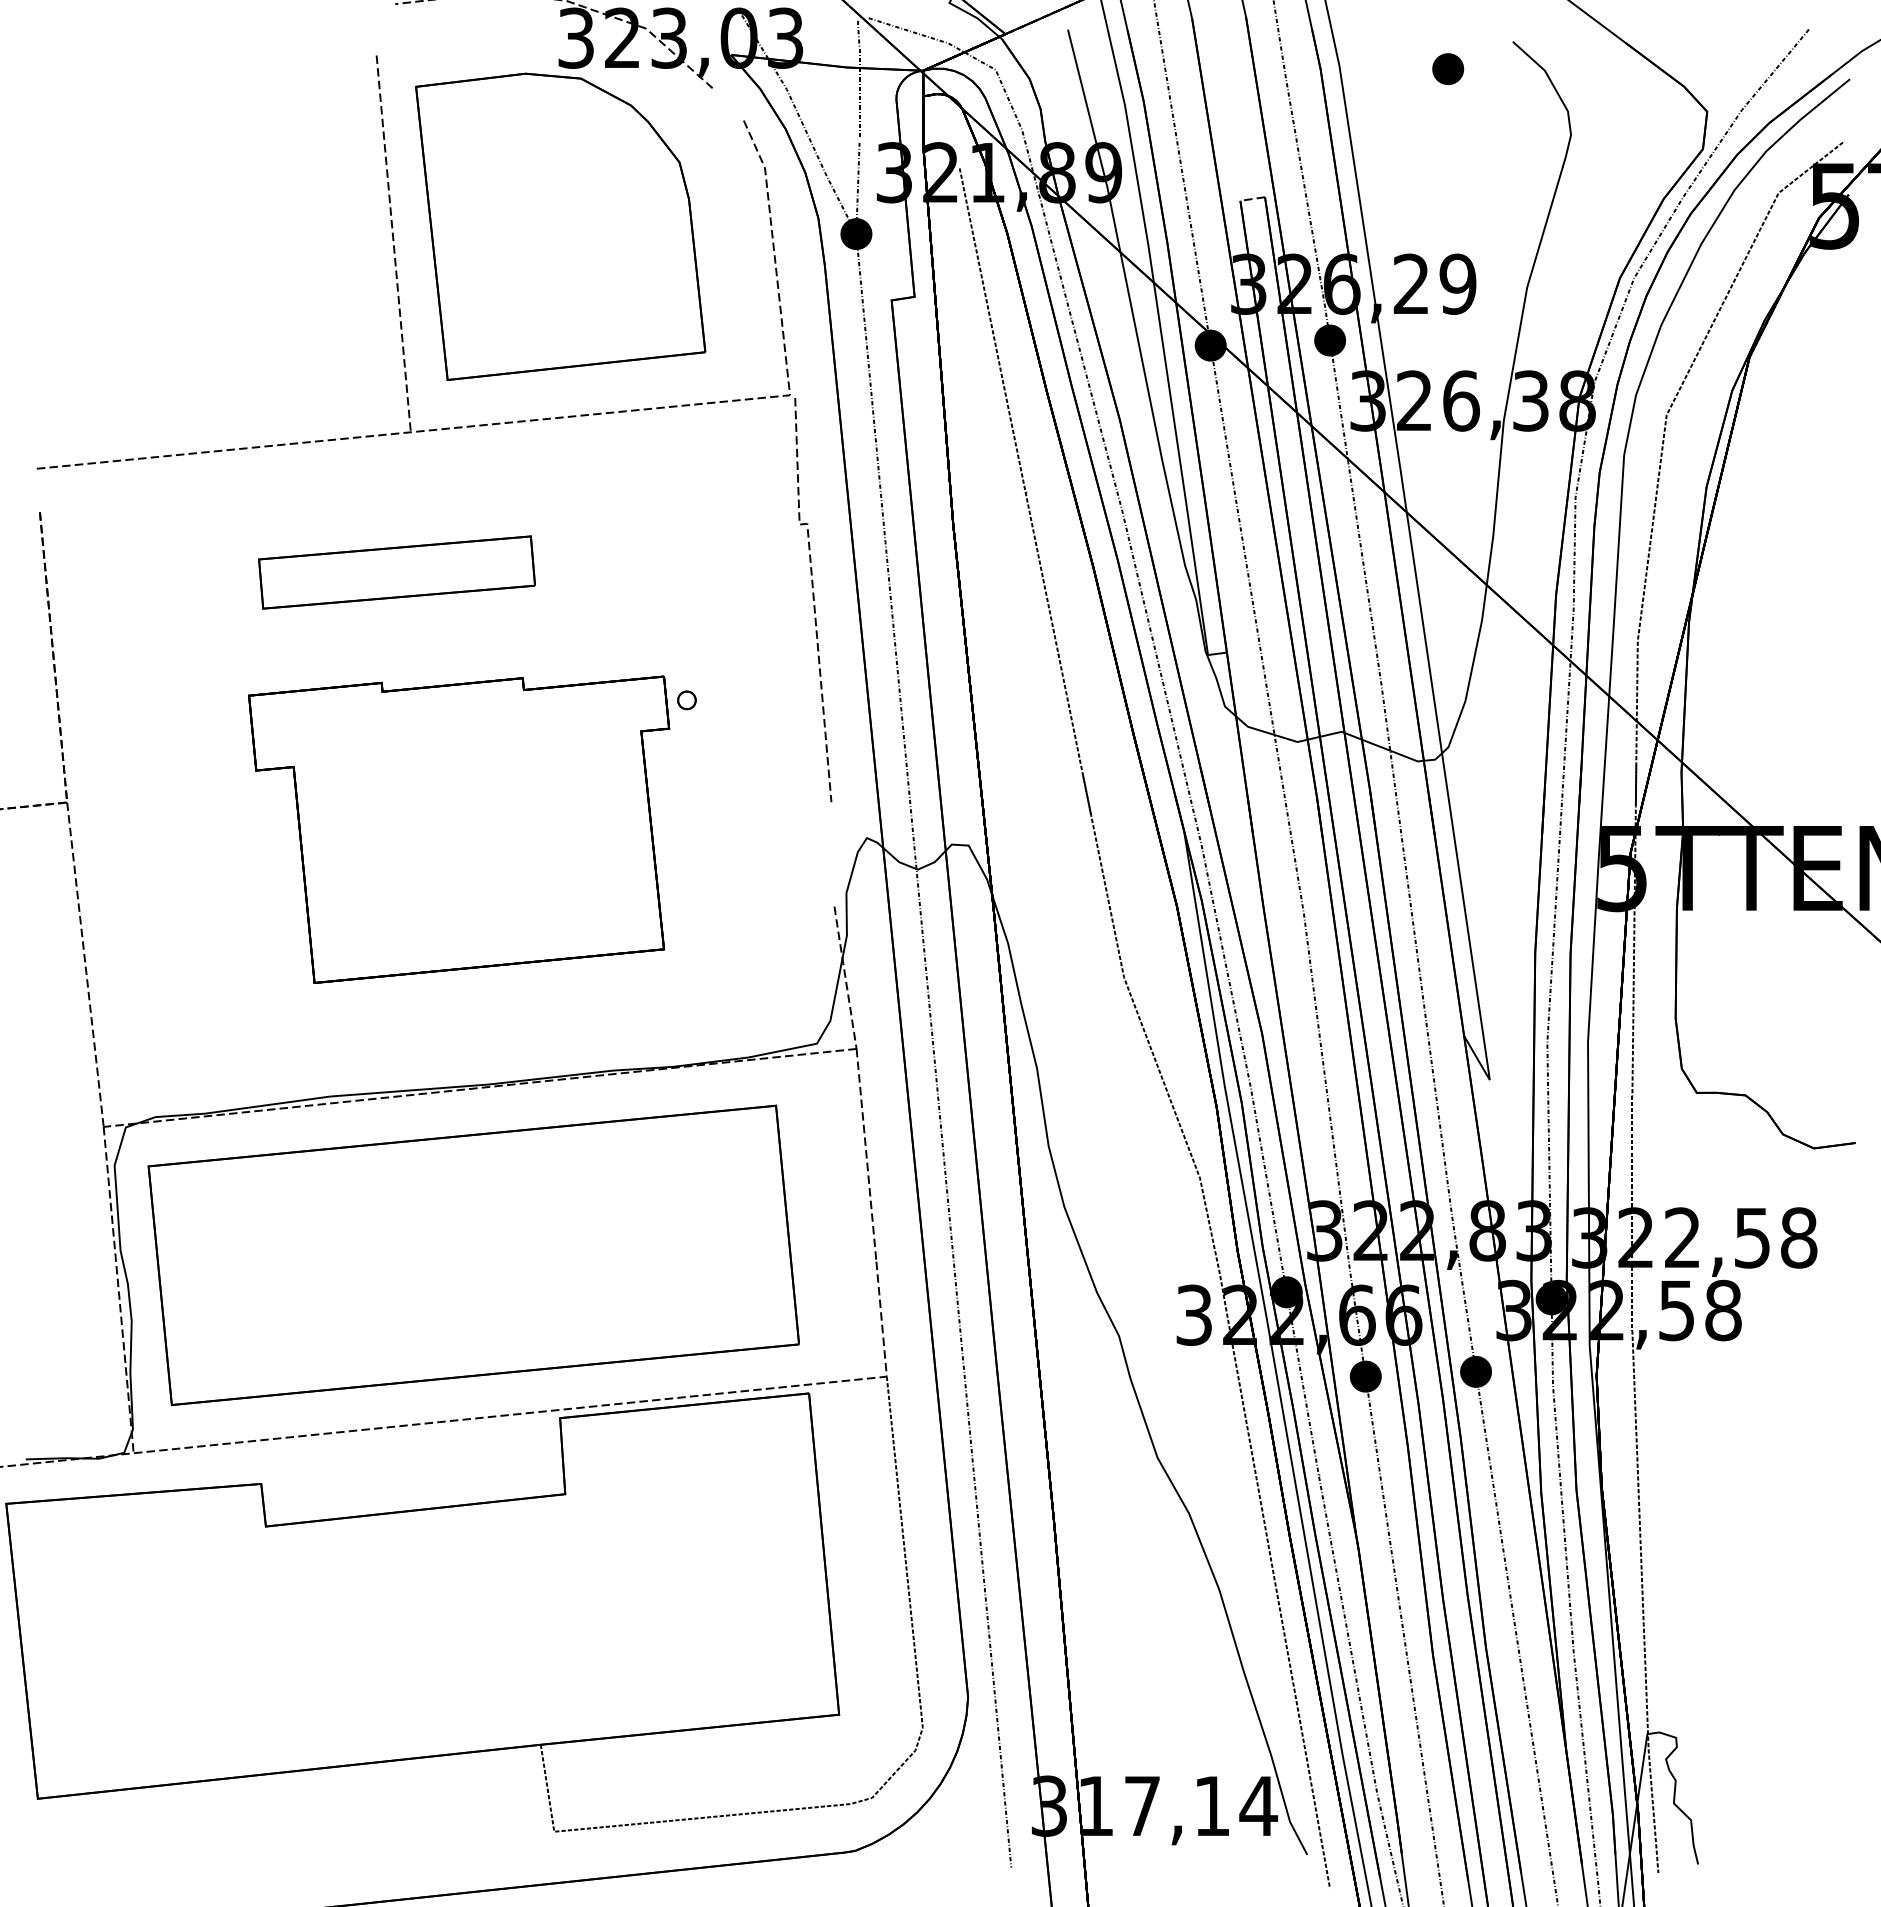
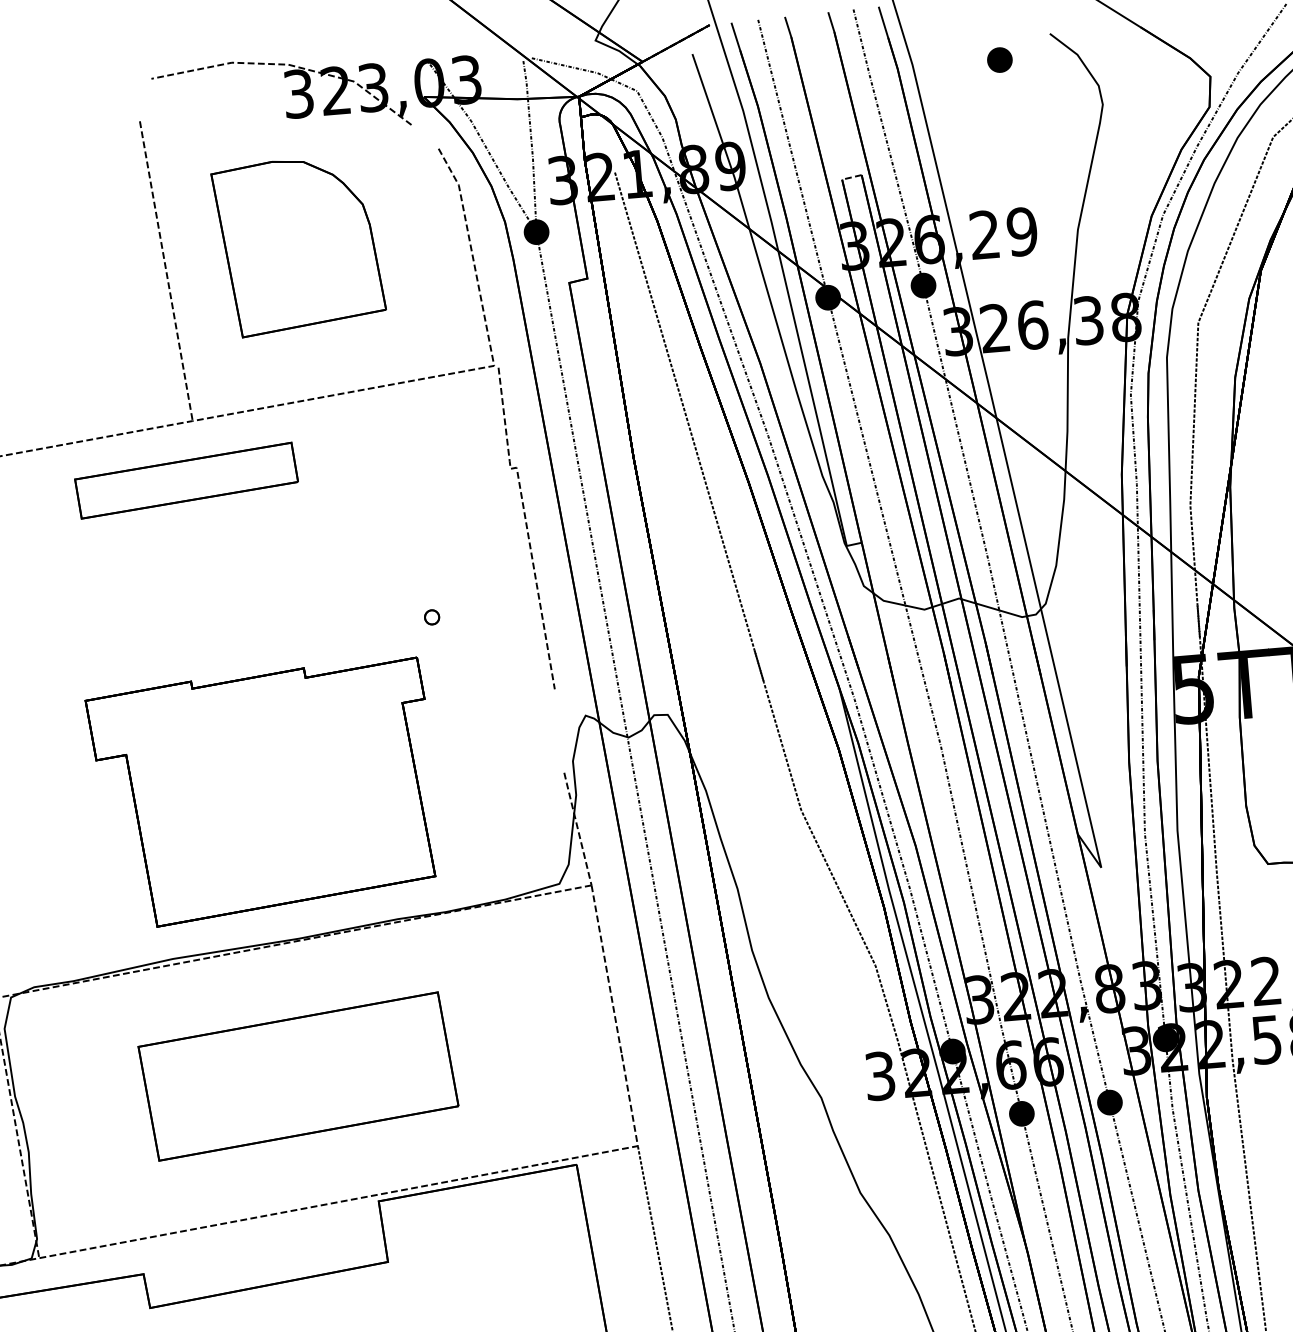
part: (560, 226) -> (298, 246), size x0.7
part: (396, 572) -> (186, 480), moved
part: (459, 829) -> (263, 793), moved
part: (473, 1254) -> (298, 1075), size x0.6

